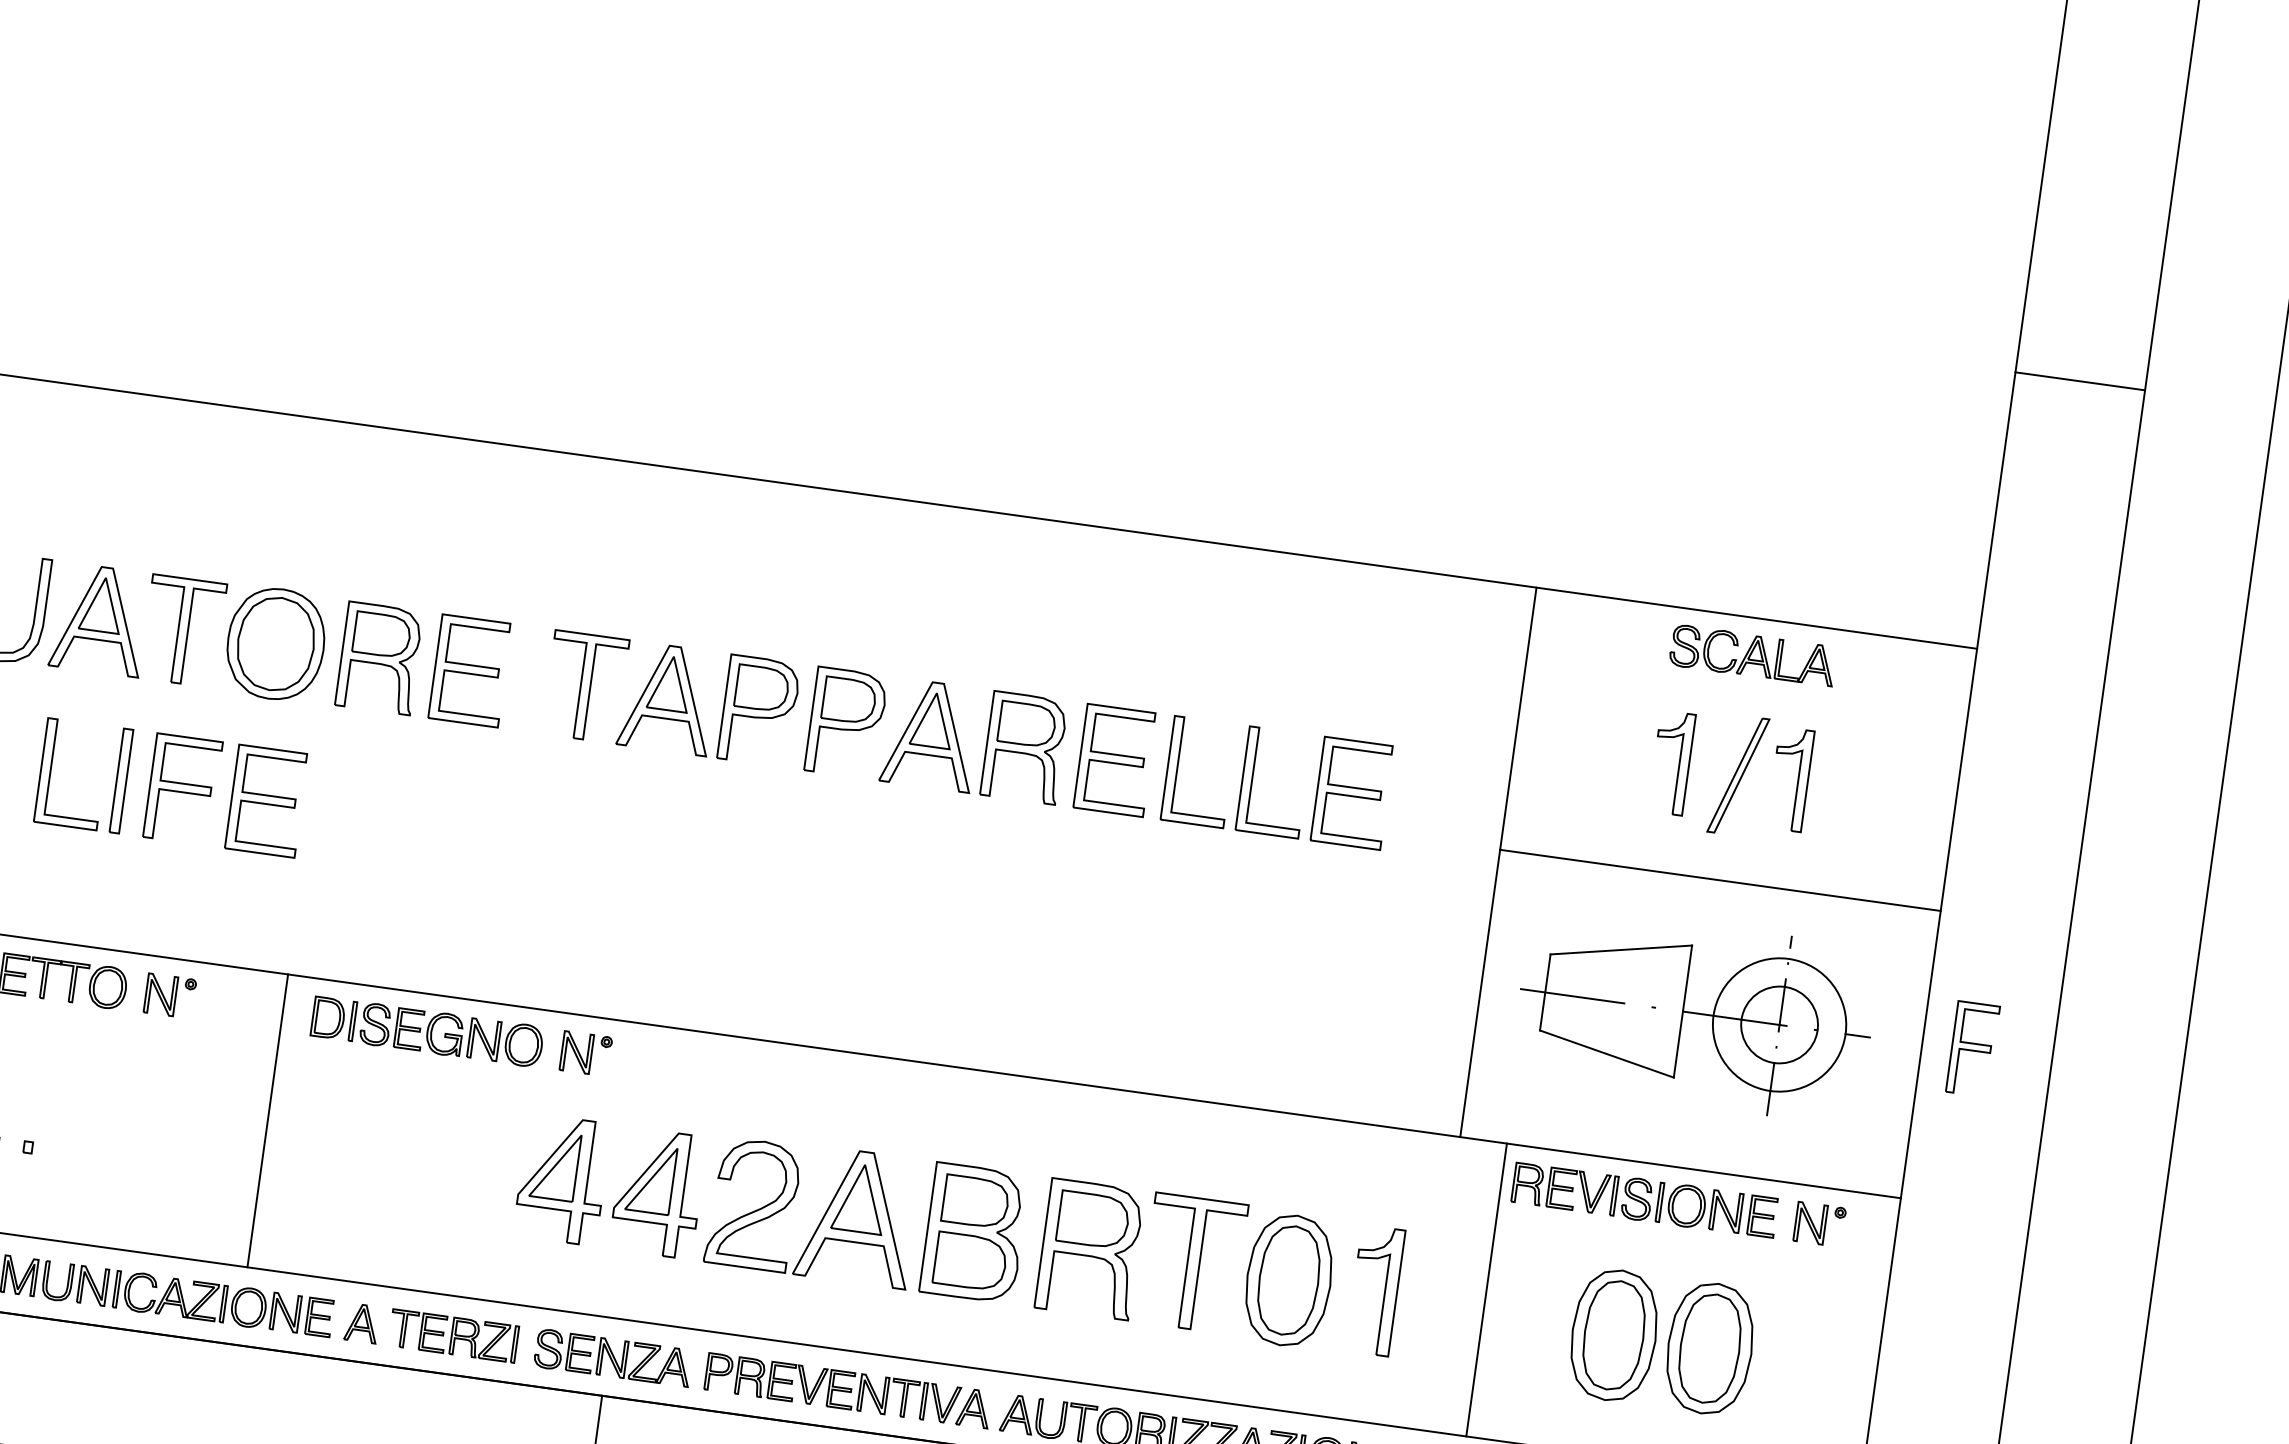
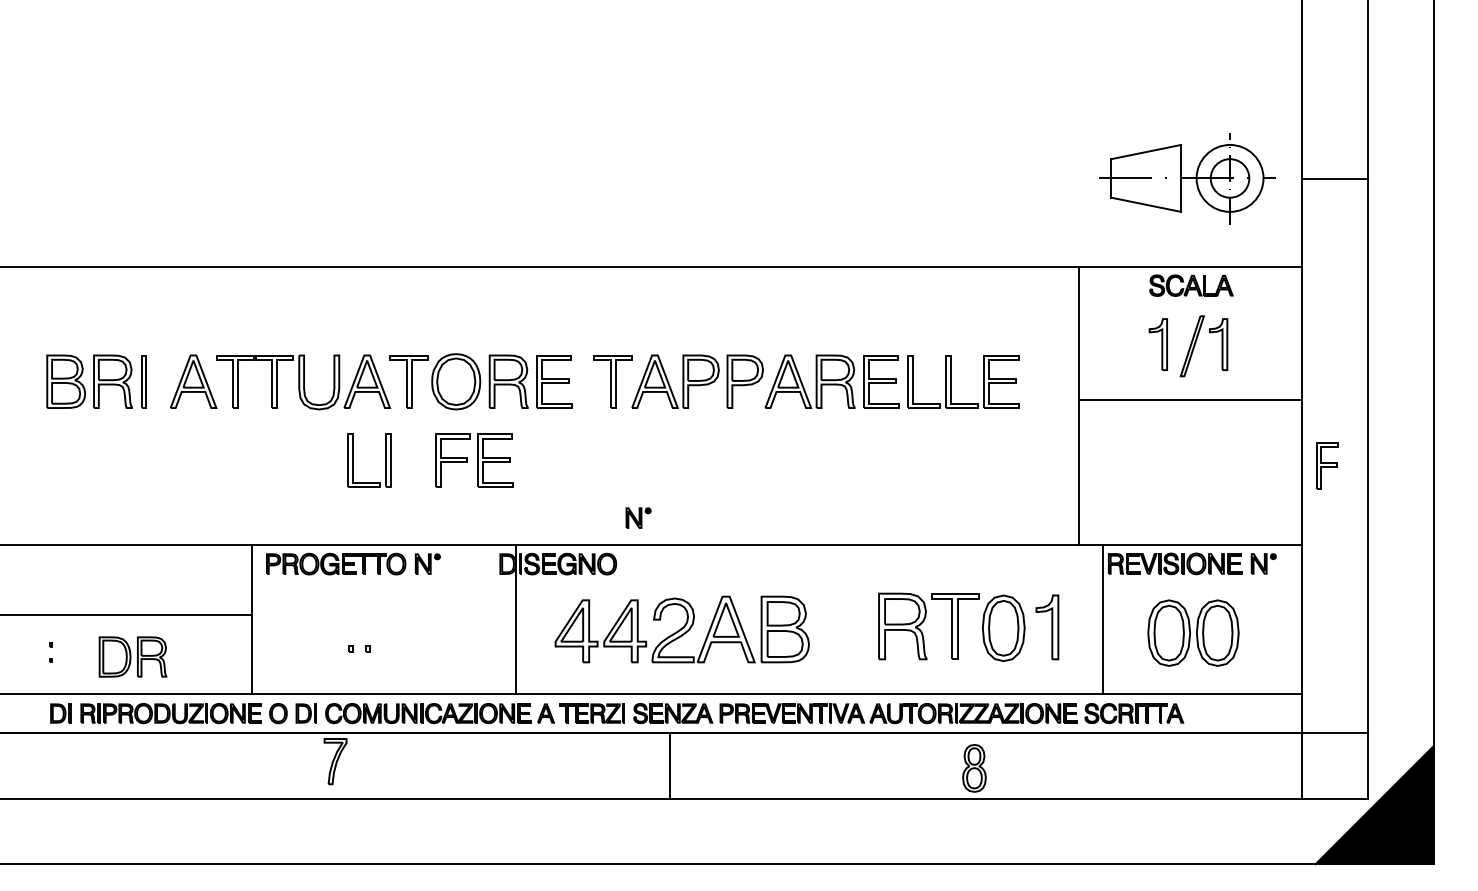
line: (2079, 380) -> (1334, 178), moved
part: (225, 795) -> (474, 460), moved
part: (1695, 1013) -> (1187, 178), moved
part: (585, 1052) -> (638, 517), moved
line: (268, 1121) -> (516, 619), moved
part: (769, 1204) -> (681, 629), moved

